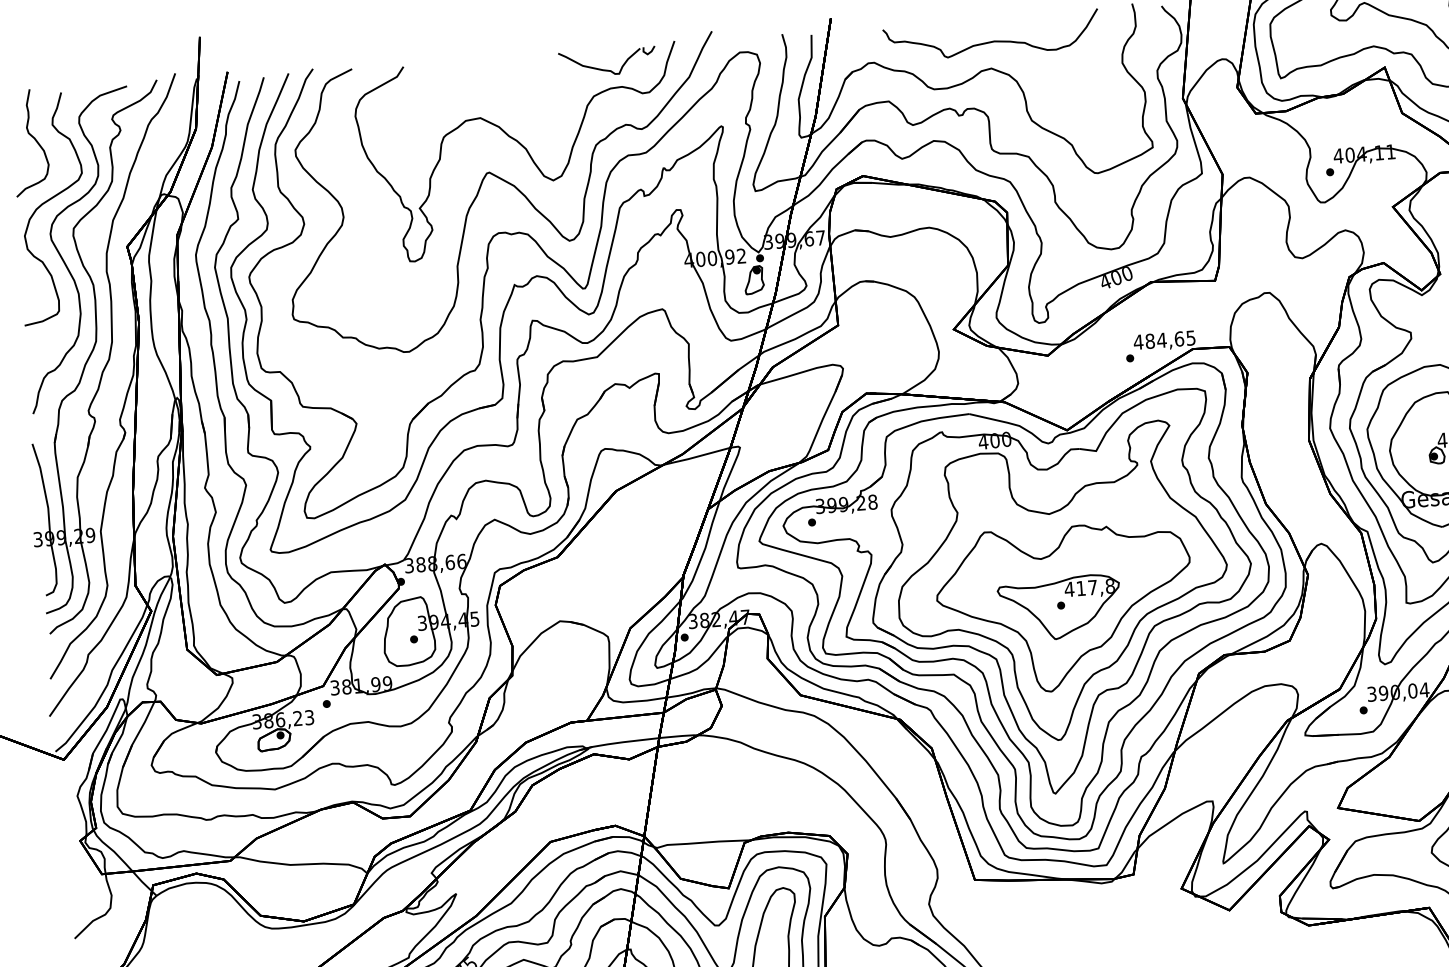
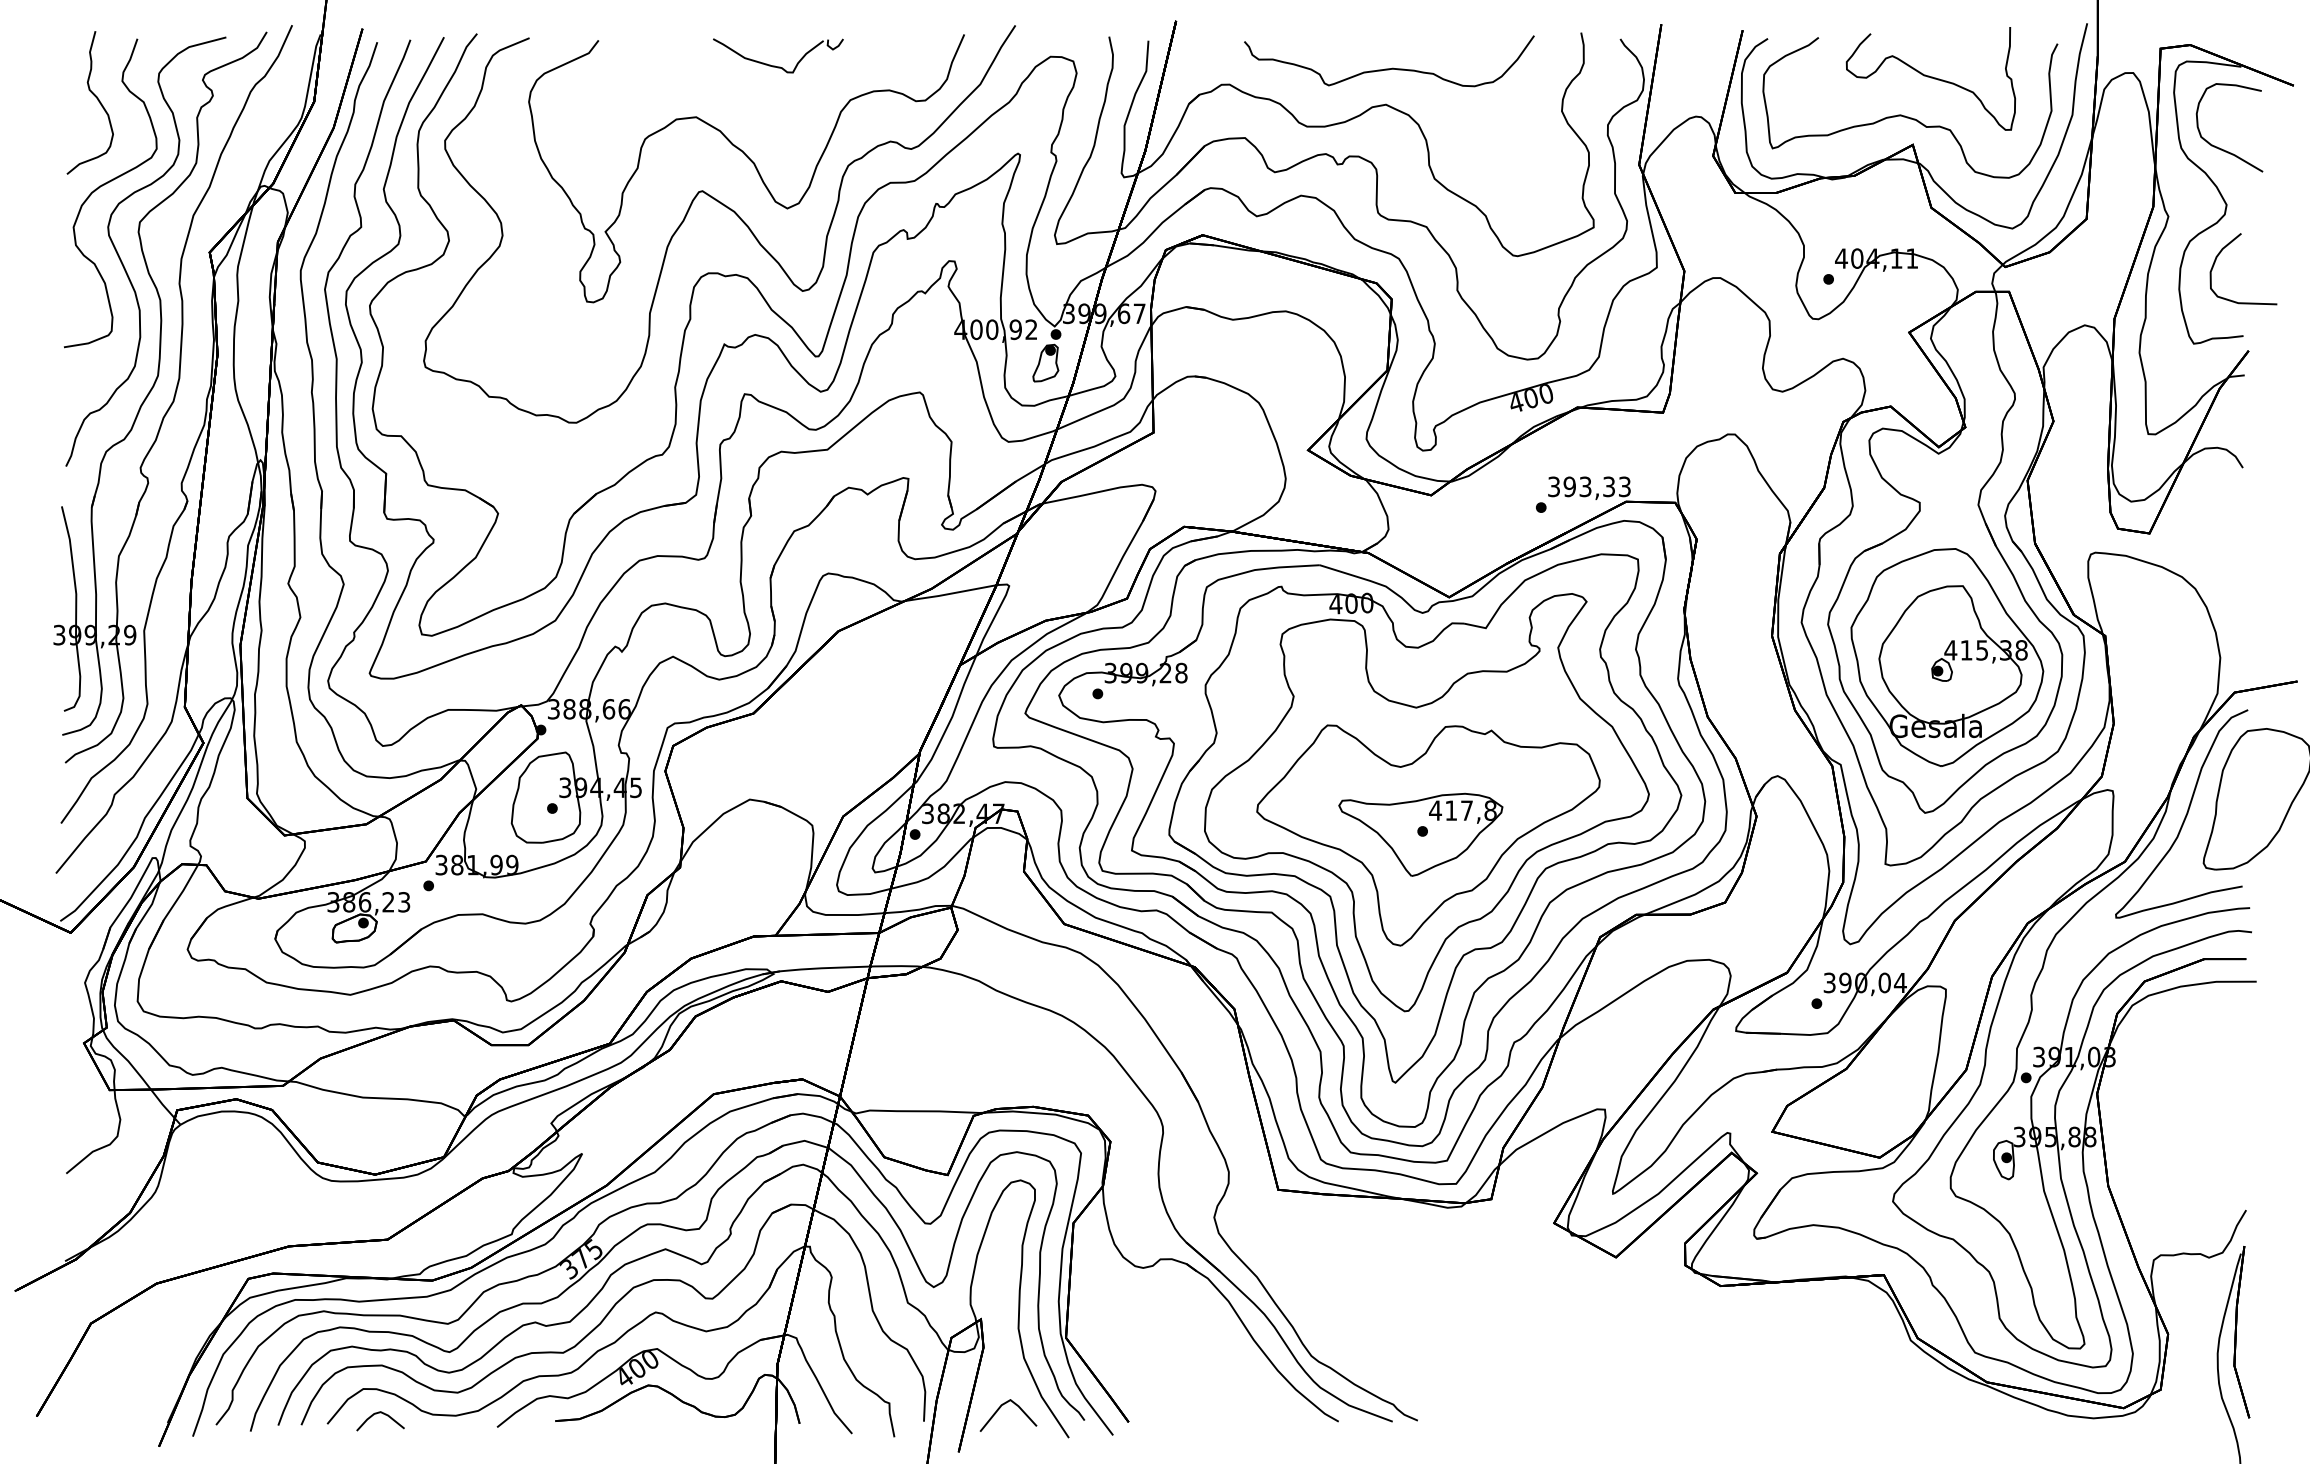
part: (605, 69) -> (775, 65), moved
text: (1164, 339) -> (1588, 486), 484,65 -> 393,33

